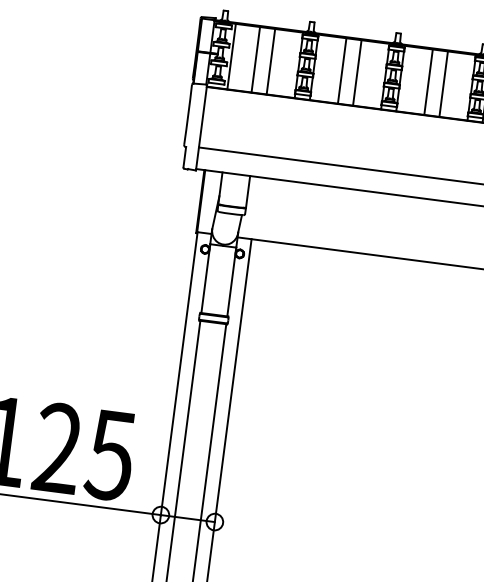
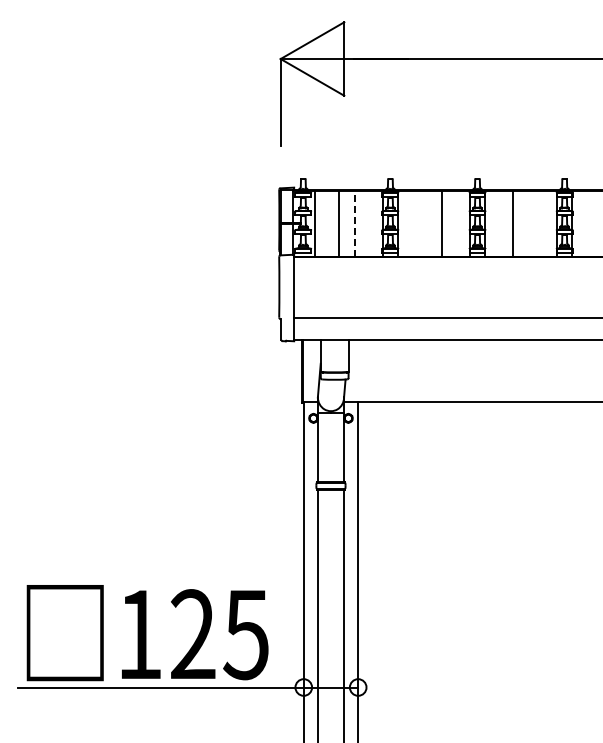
line: (270, 61) -> (354, 223), solid -> dashed
line: (342, 70) -> (426, 223), removed
line: (443, 83) -> (528, 223), removed

